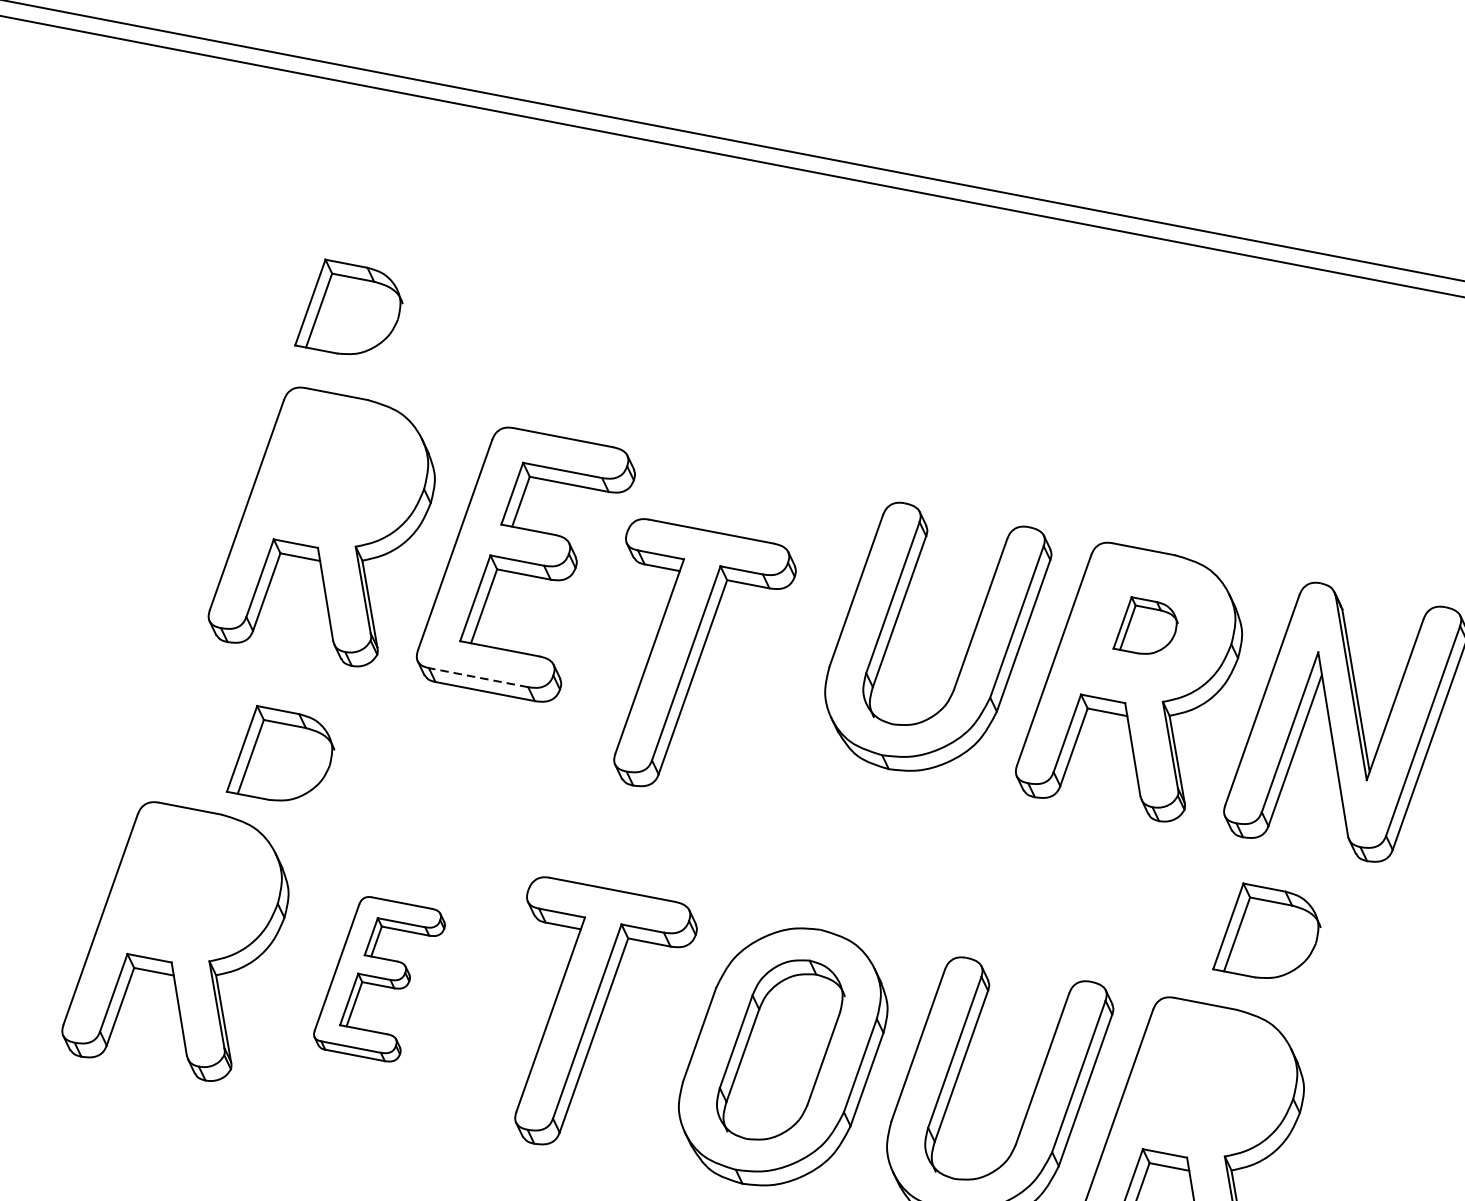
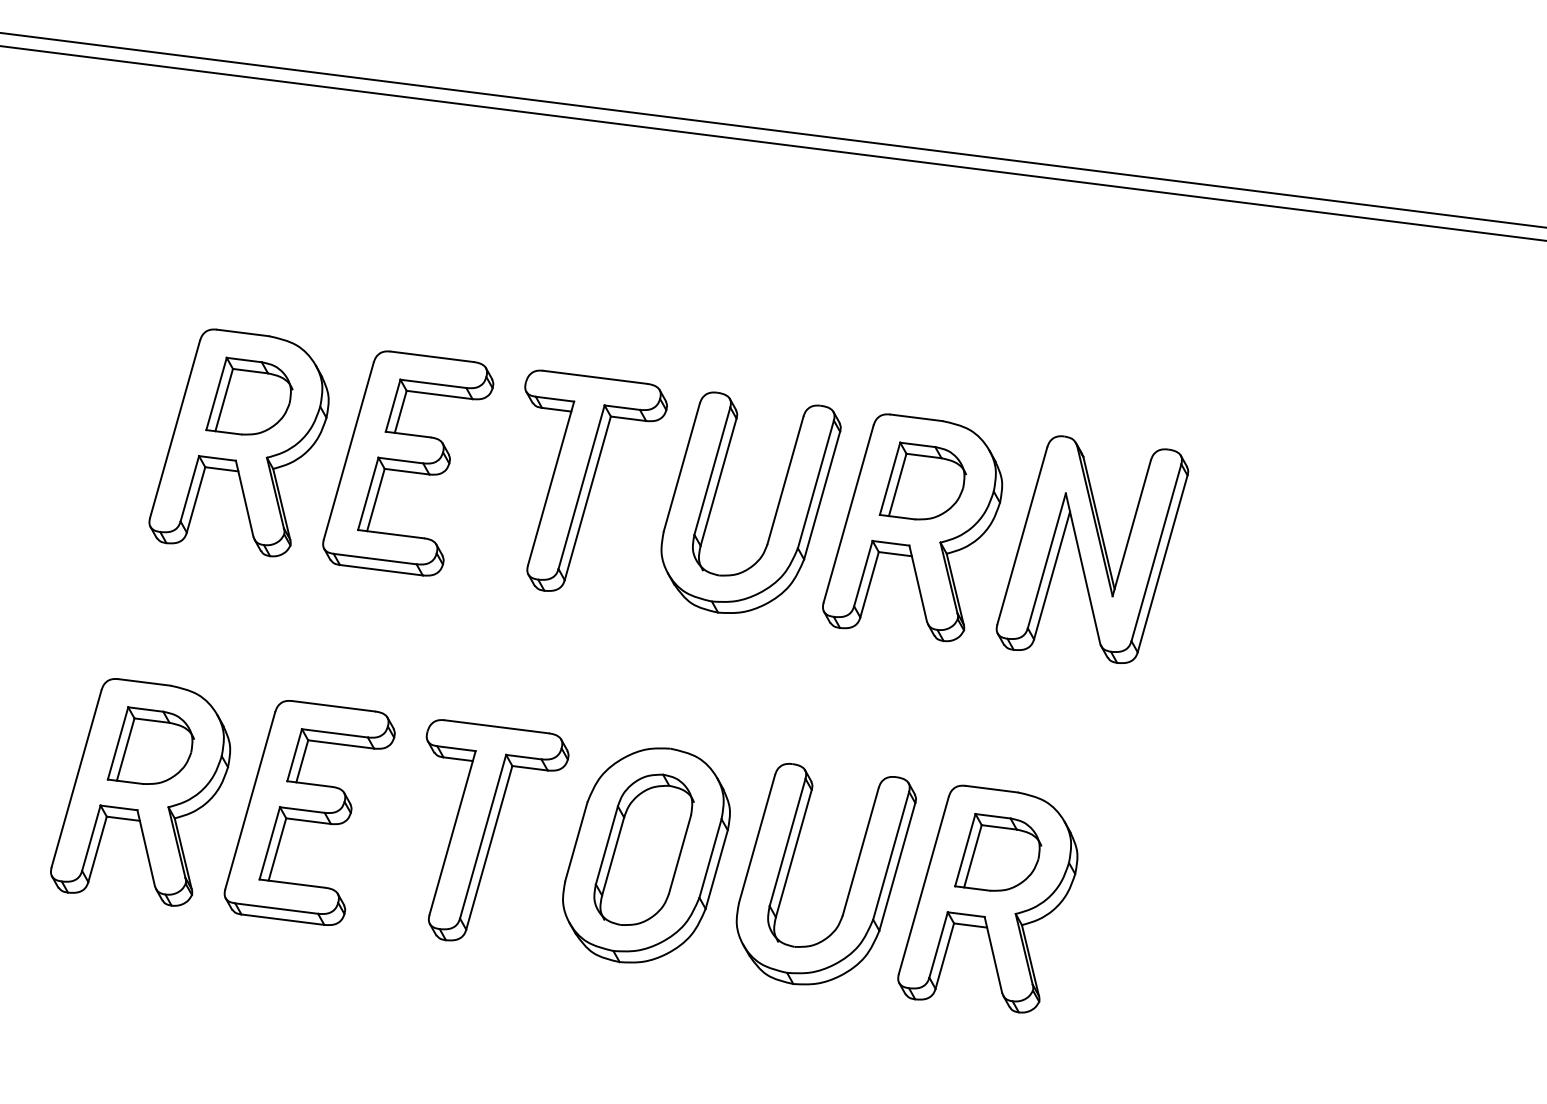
part: (350, 307) -> (249, 395), moved
part: (1146, 625) -> (922, 480), size x1.67
part: (703, 656) -> (595, 480), moved
line: (478, 678) -> (375, 559), dashed -> solid
part: (281, 753) -> (150, 745), moved
part: (1268, 931) -> (998, 852), moved
part: (379, 978) -> (309, 812), size x1.67

